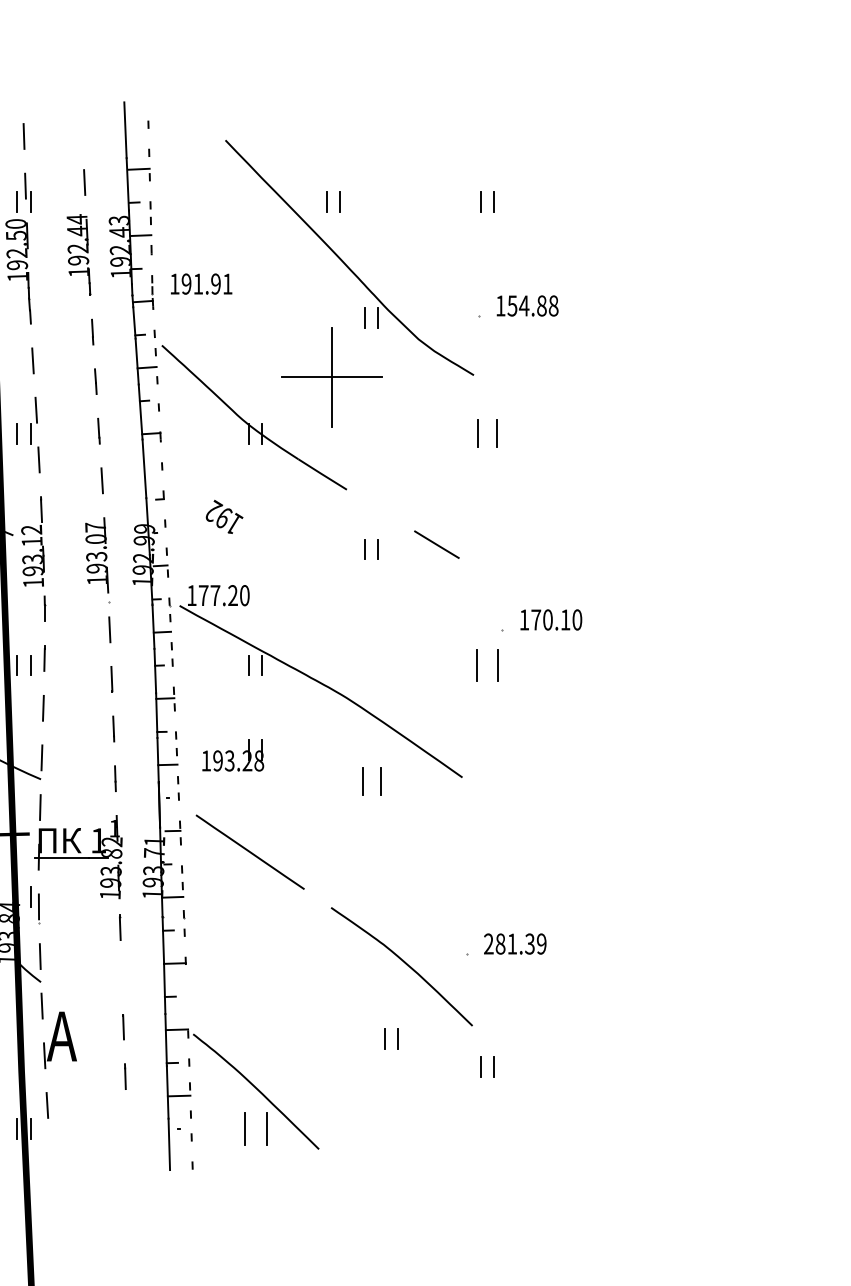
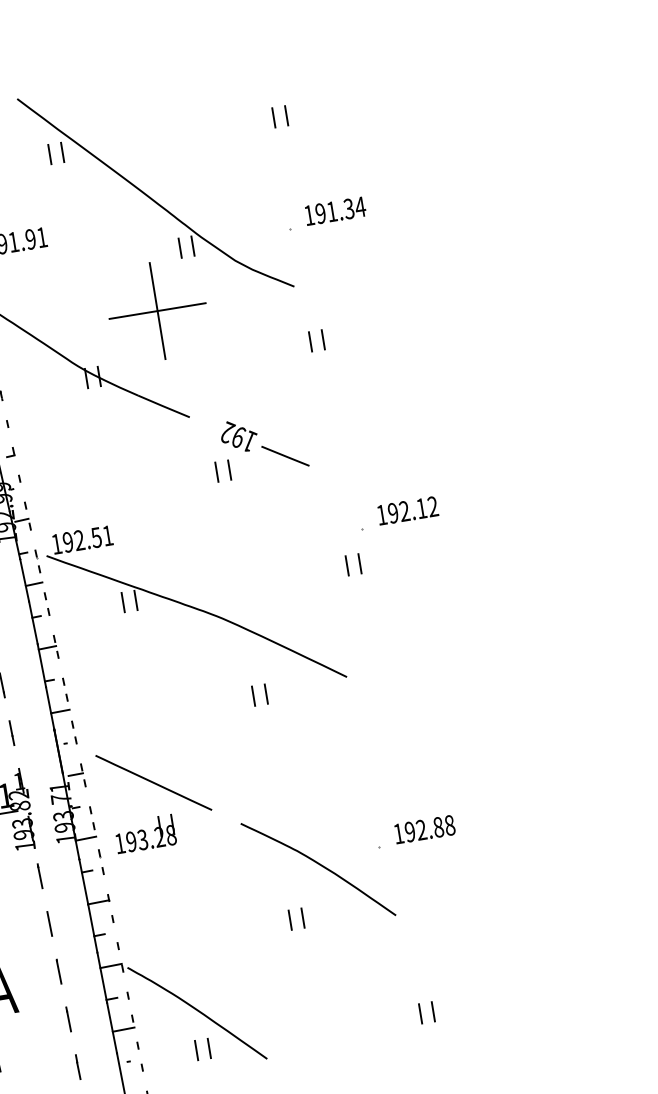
part: (333, 201) -> (55, 153), moved
text: (532, 305) -> (339, 209), 154.88 -> 191.34
part: (487, 433) -> (316, 340), size x0.71
text: (224, 516) -> (239, 435), moved
text: (223, 595) -> (87, 539), 177.20 -> 192.51
text: (556, 619) -> (412, 509), 170.10 -> 192.12
part: (487, 665) -> (353, 564), size x0.62
part: (233, 755) -> (145, 834), moved
part: (371, 780) -> (259, 694), size x0.71
text: (515, 943) -> (424, 829), 281.39 -> 192.88
line: (121, 976) -> (49, 923), added
line: (186, 986) -> (113, 922), added
part: (391, 1038) -> (296, 918), moved
part: (487, 1066) -> (426, 1012), moved
line: (126, 1126) -> (77, 1067), added
part: (255, 1128) -> (202, 1048), size x0.62

